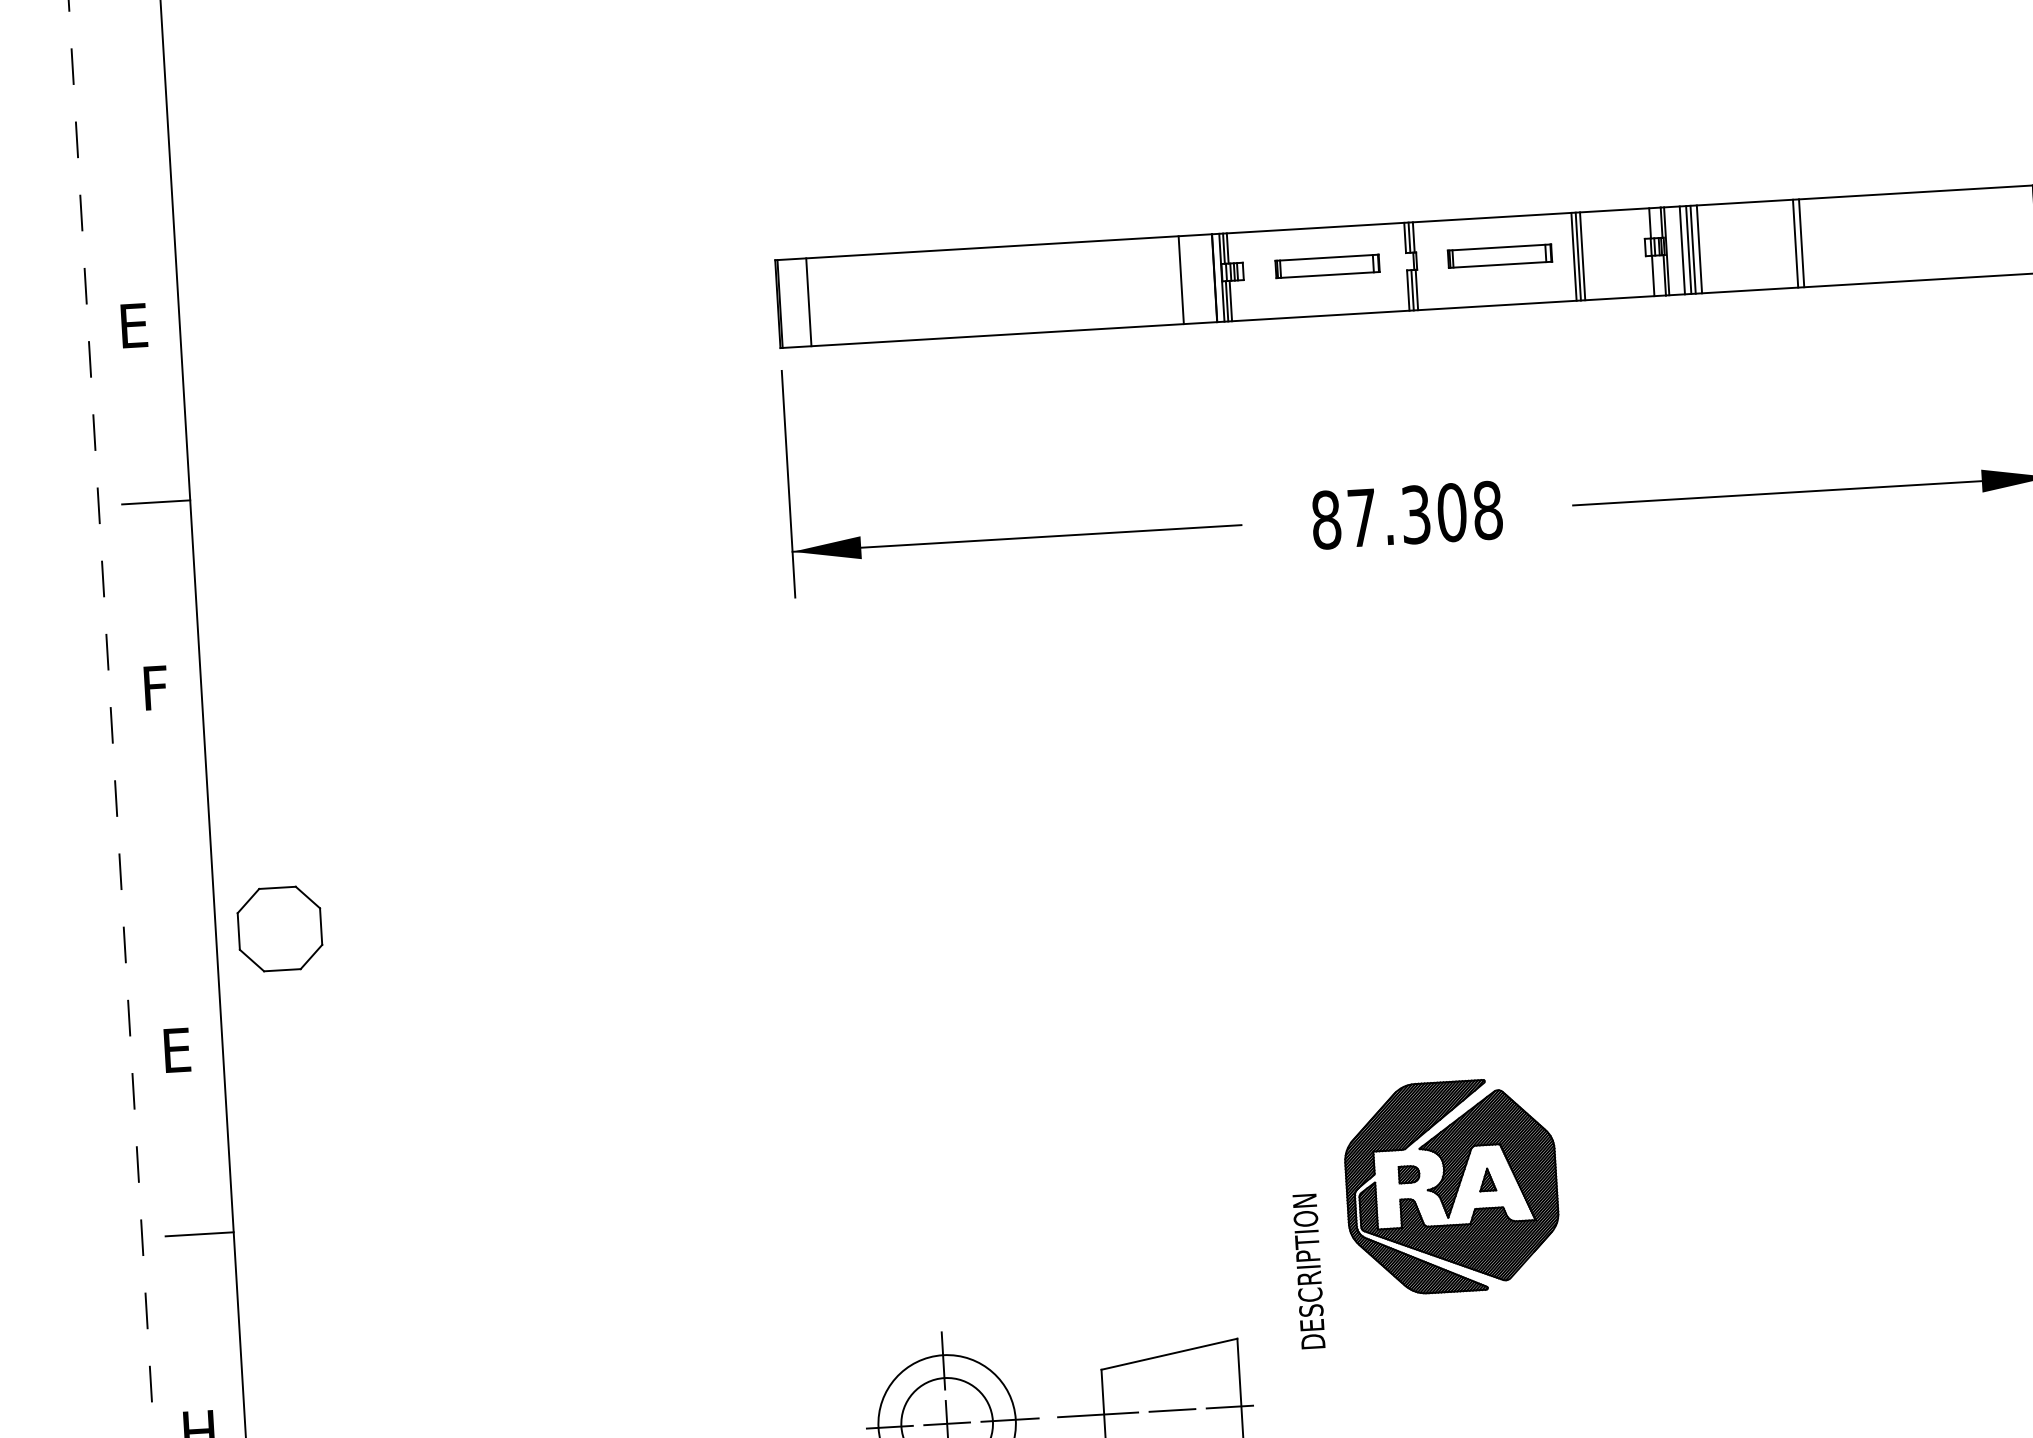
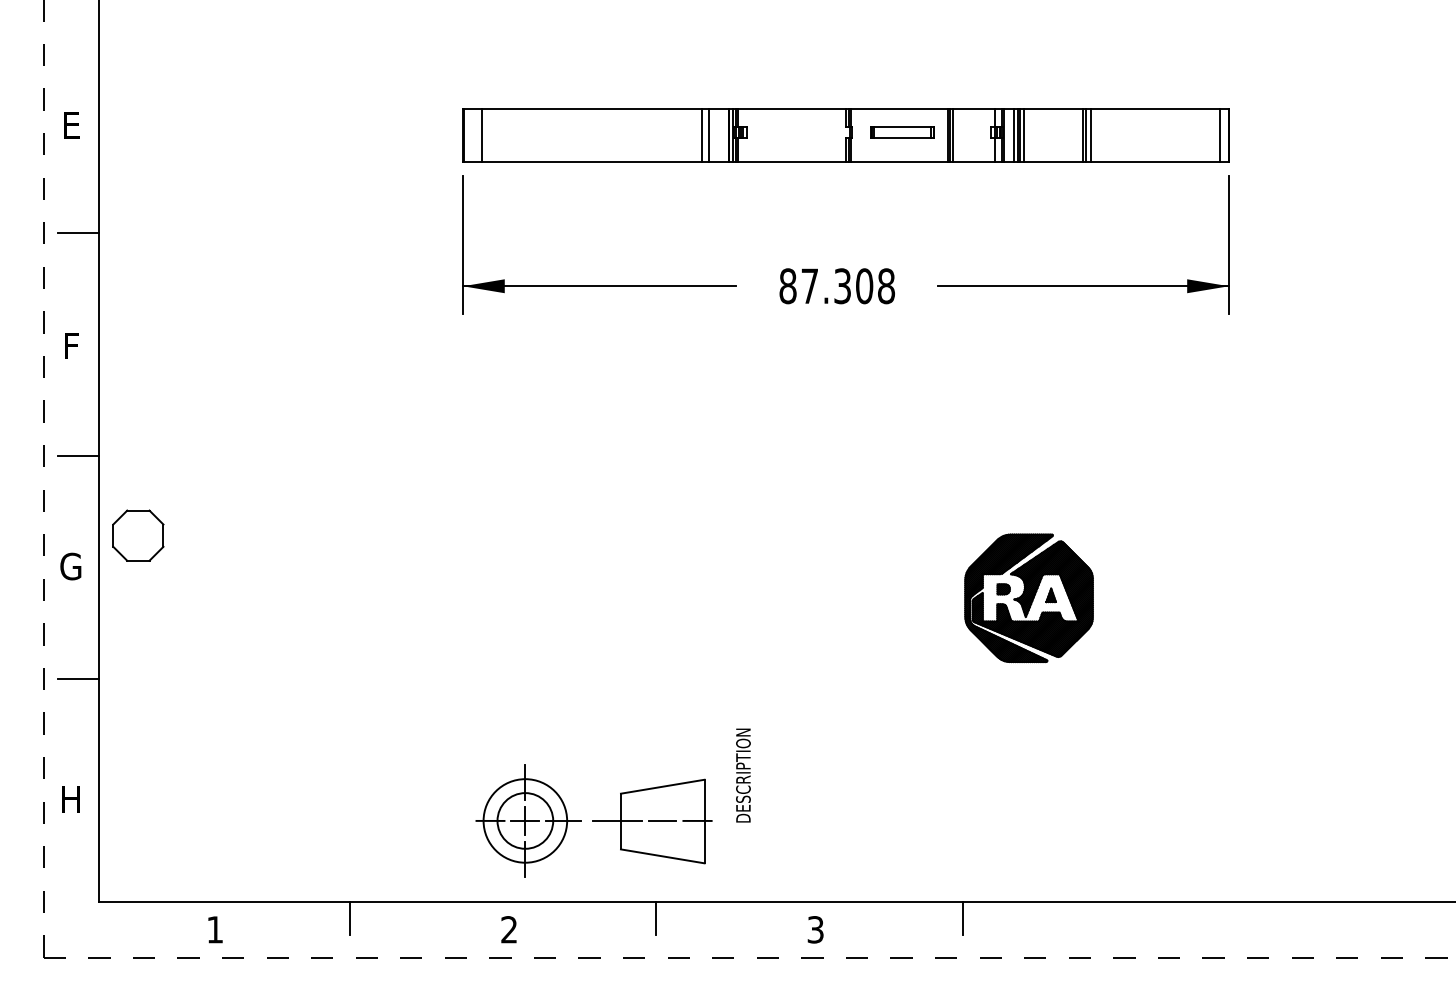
line: (2020, 230) -> (1219, 135), added
line: (1808, 242) -> (1090, 135), added
part: (1326, 266) -> (797, 132), removed
line: (1169, 280) -> (701, 135), added
line: (177, 868) -> (78, 456), added
part: (280, 928) -> (138, 535), moved
text: (175, 1050) -> (70, 566), E -> G
part: (1450, 1187) -> (1028, 598), moved
text: (1309, 1271) -> (743, 775), moved

